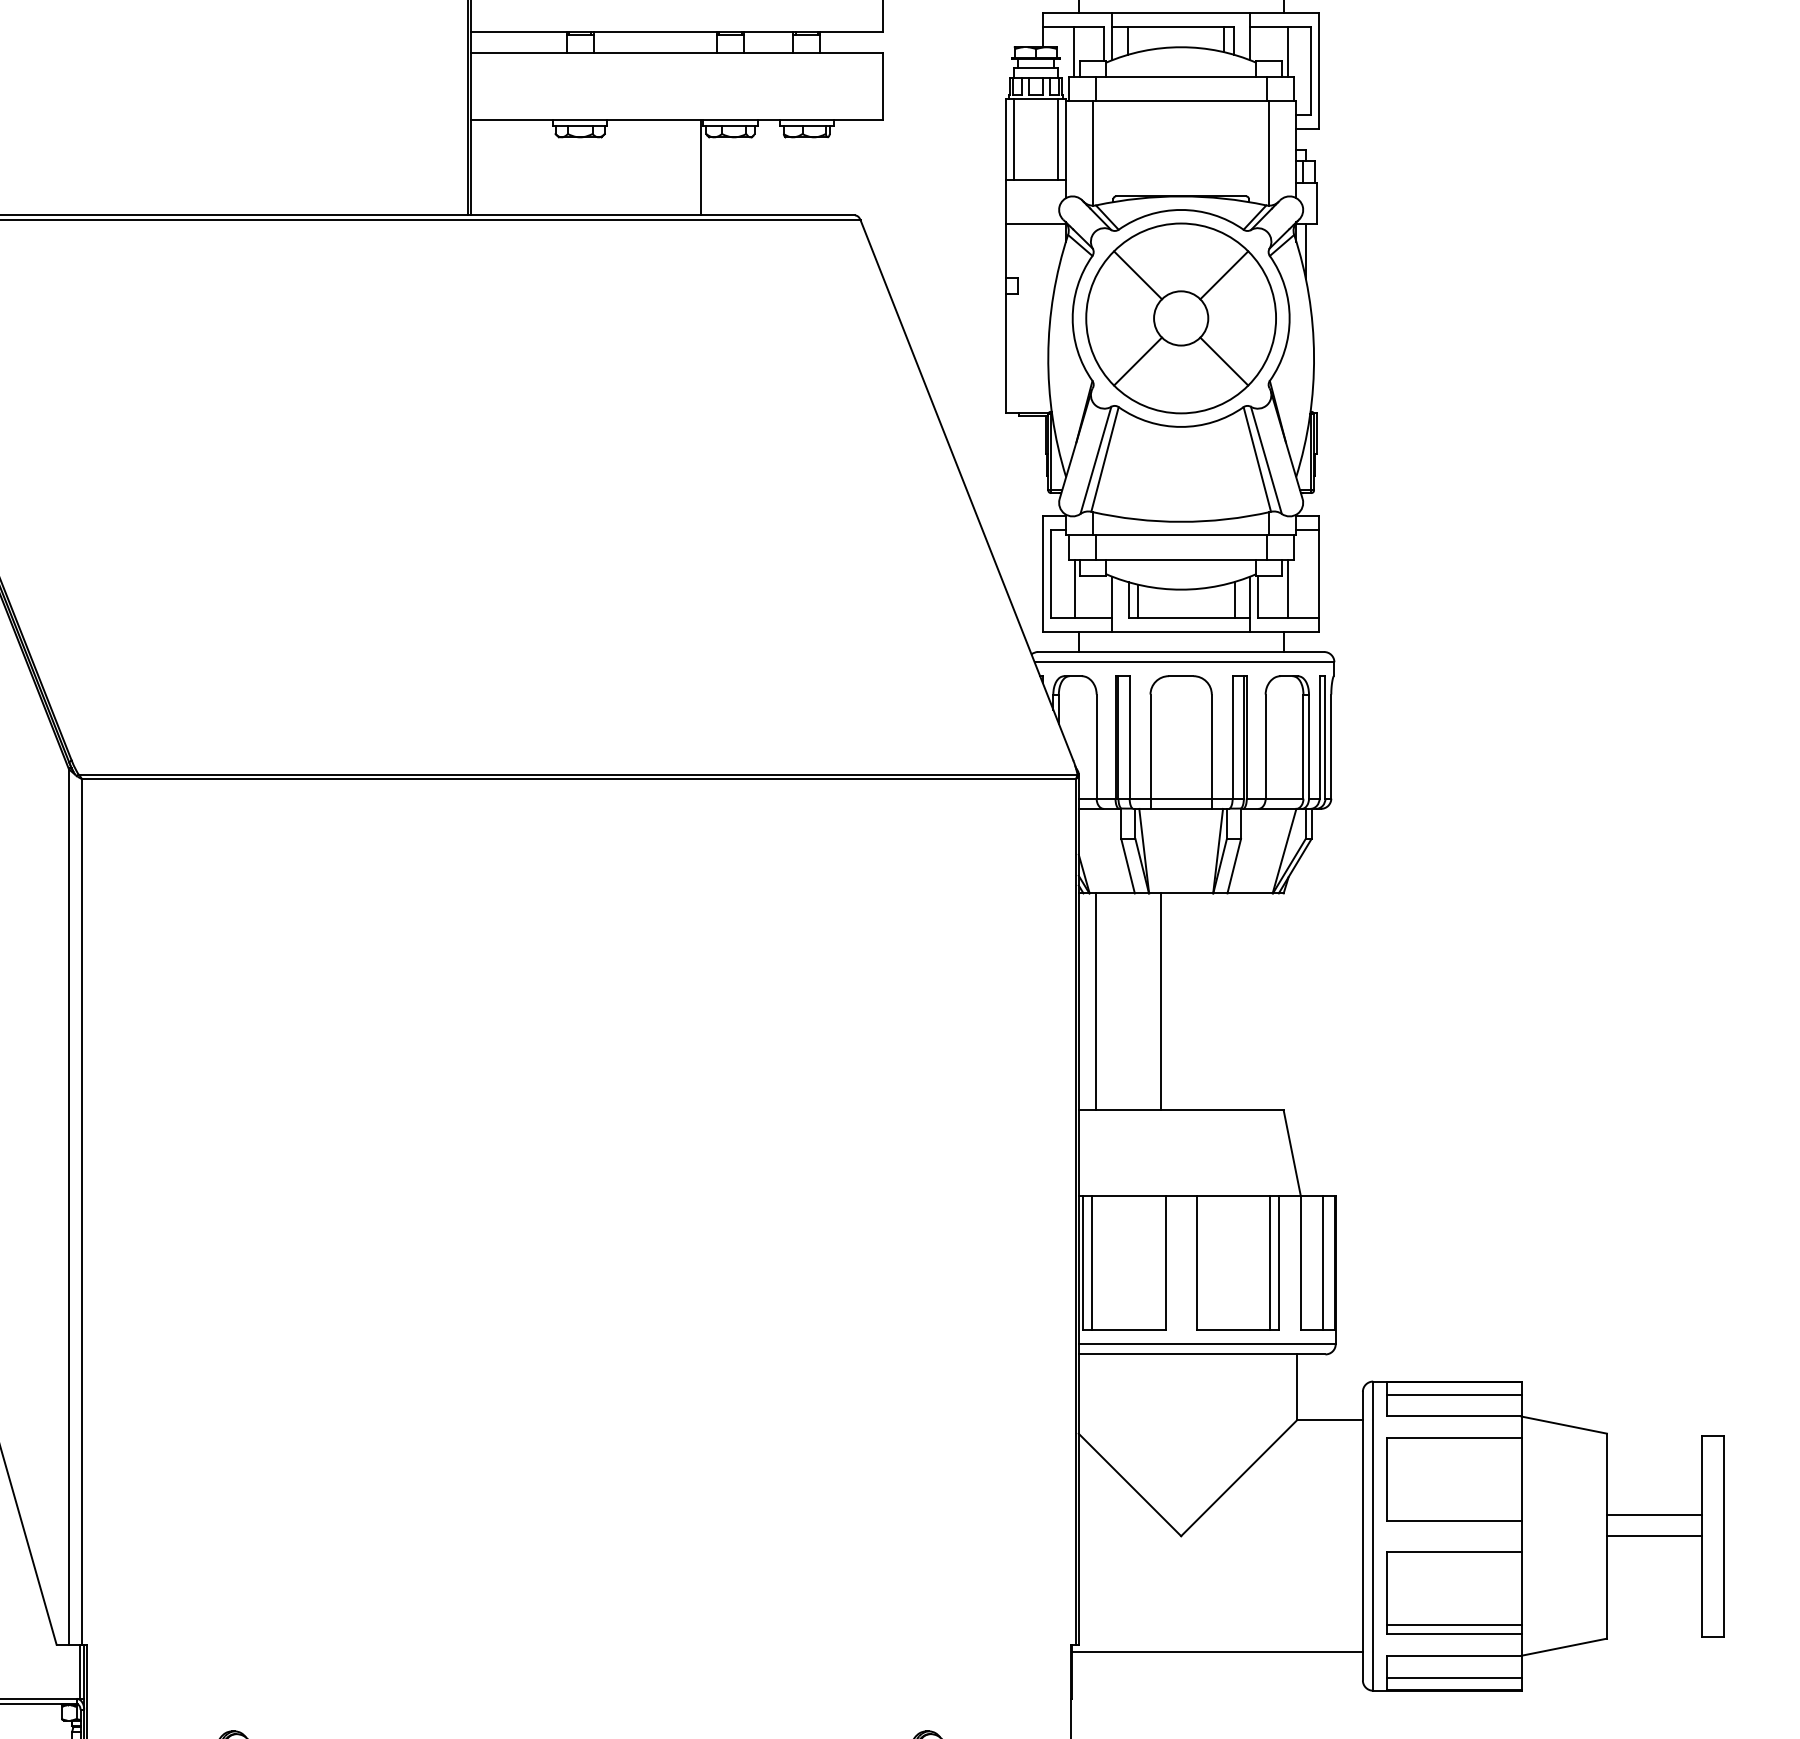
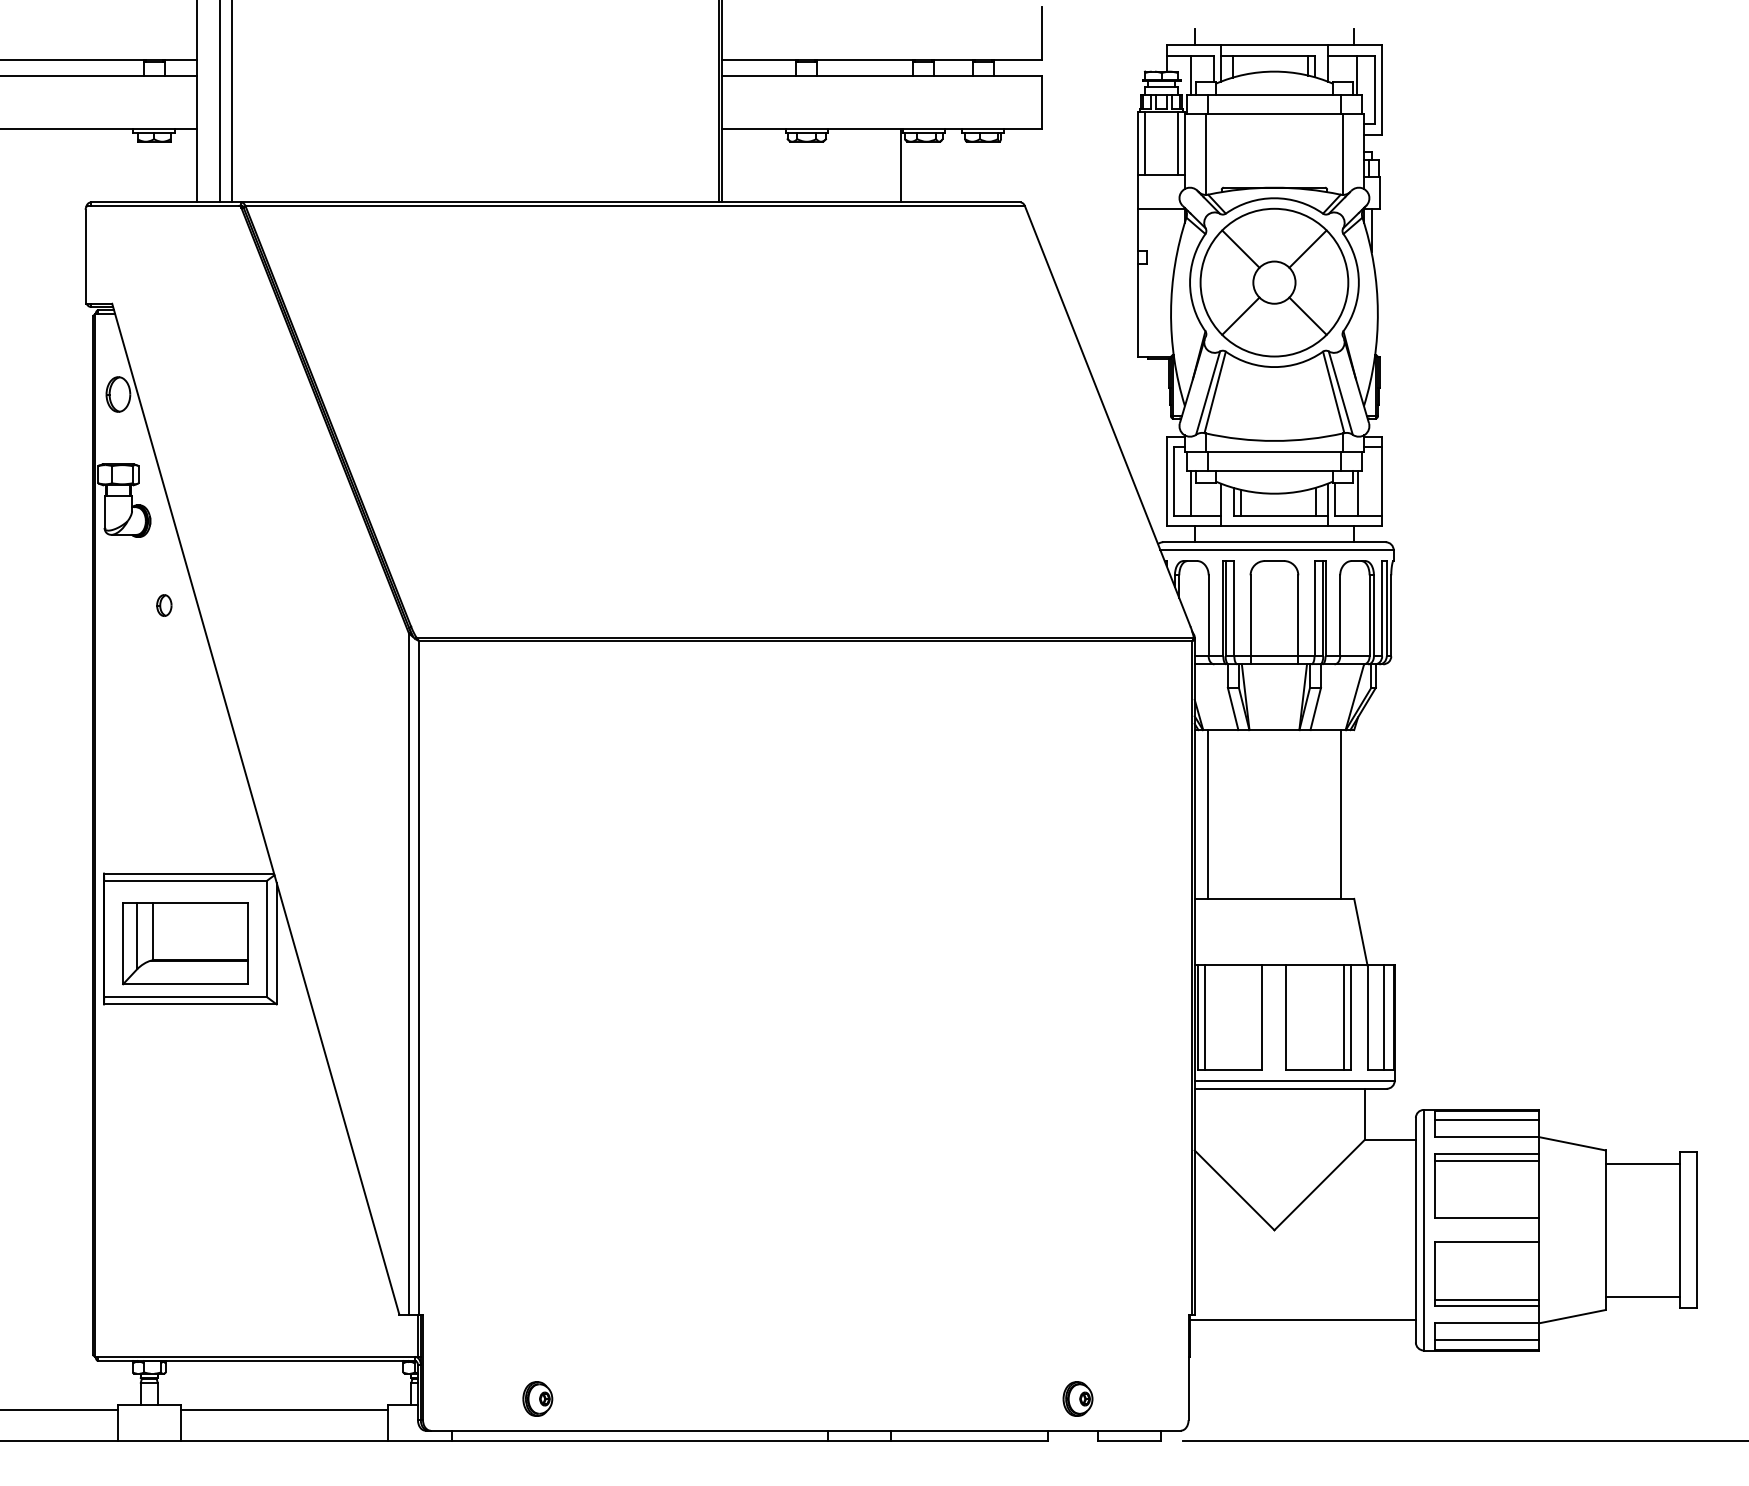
line: (1160, 1001) -> (1340, 814), moved
line: (1453, 1446) -> (1486, 1160), added
line: (1654, 1514) -> (1642, 1296), moved
line: (1654, 1535) -> (1642, 1163), moved

